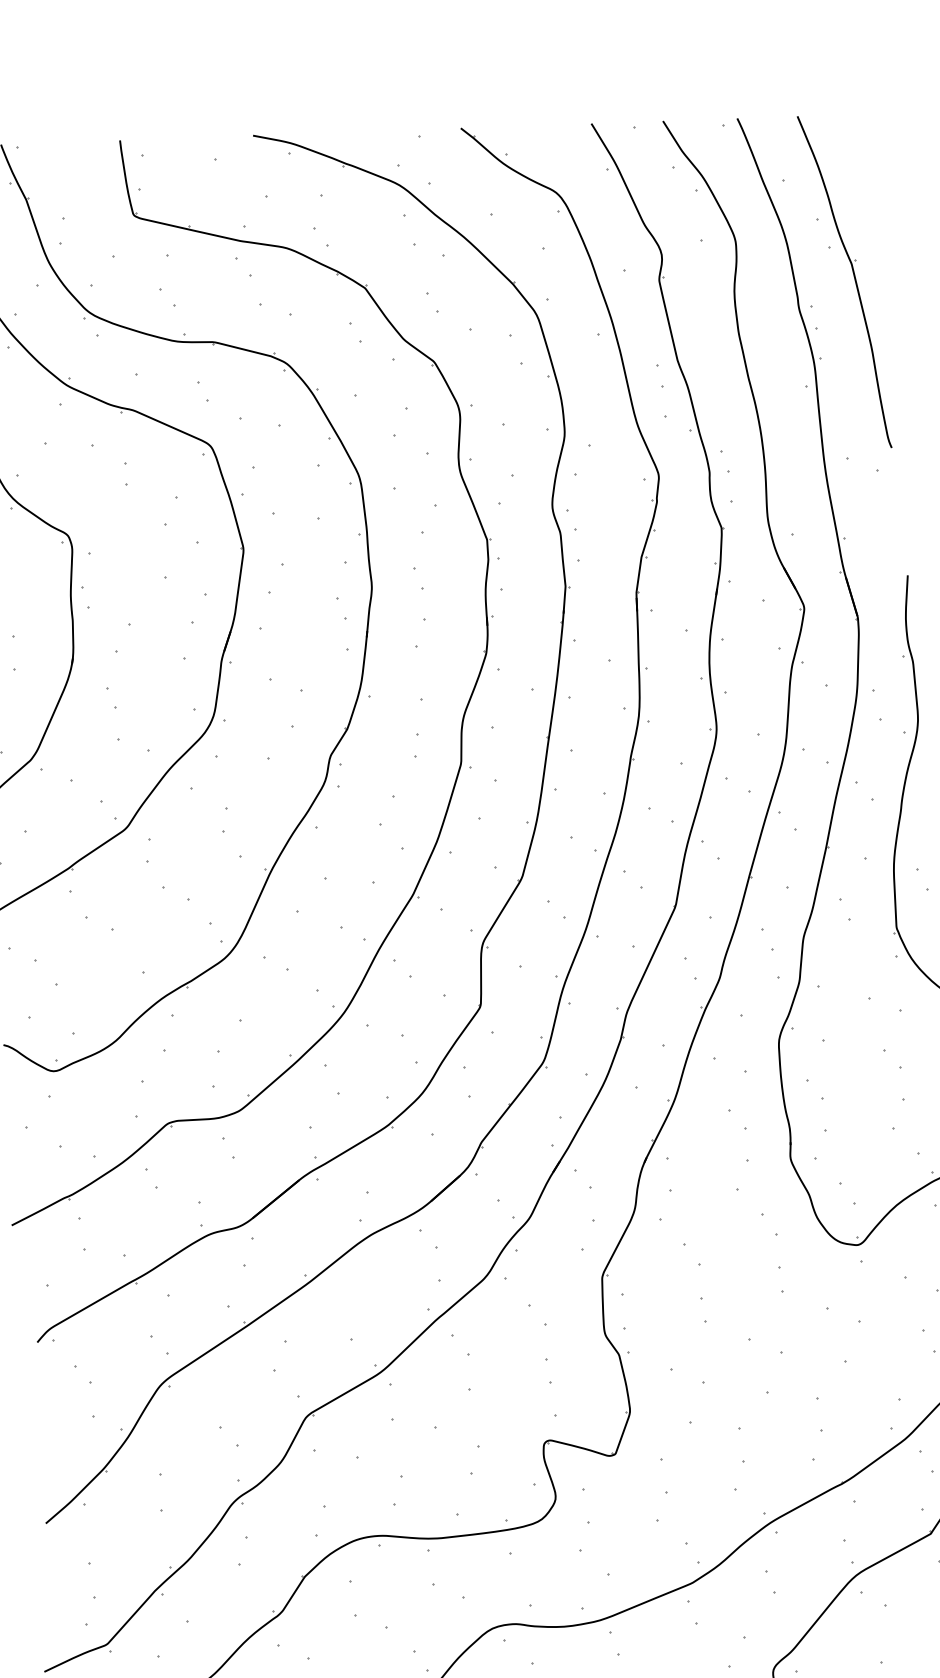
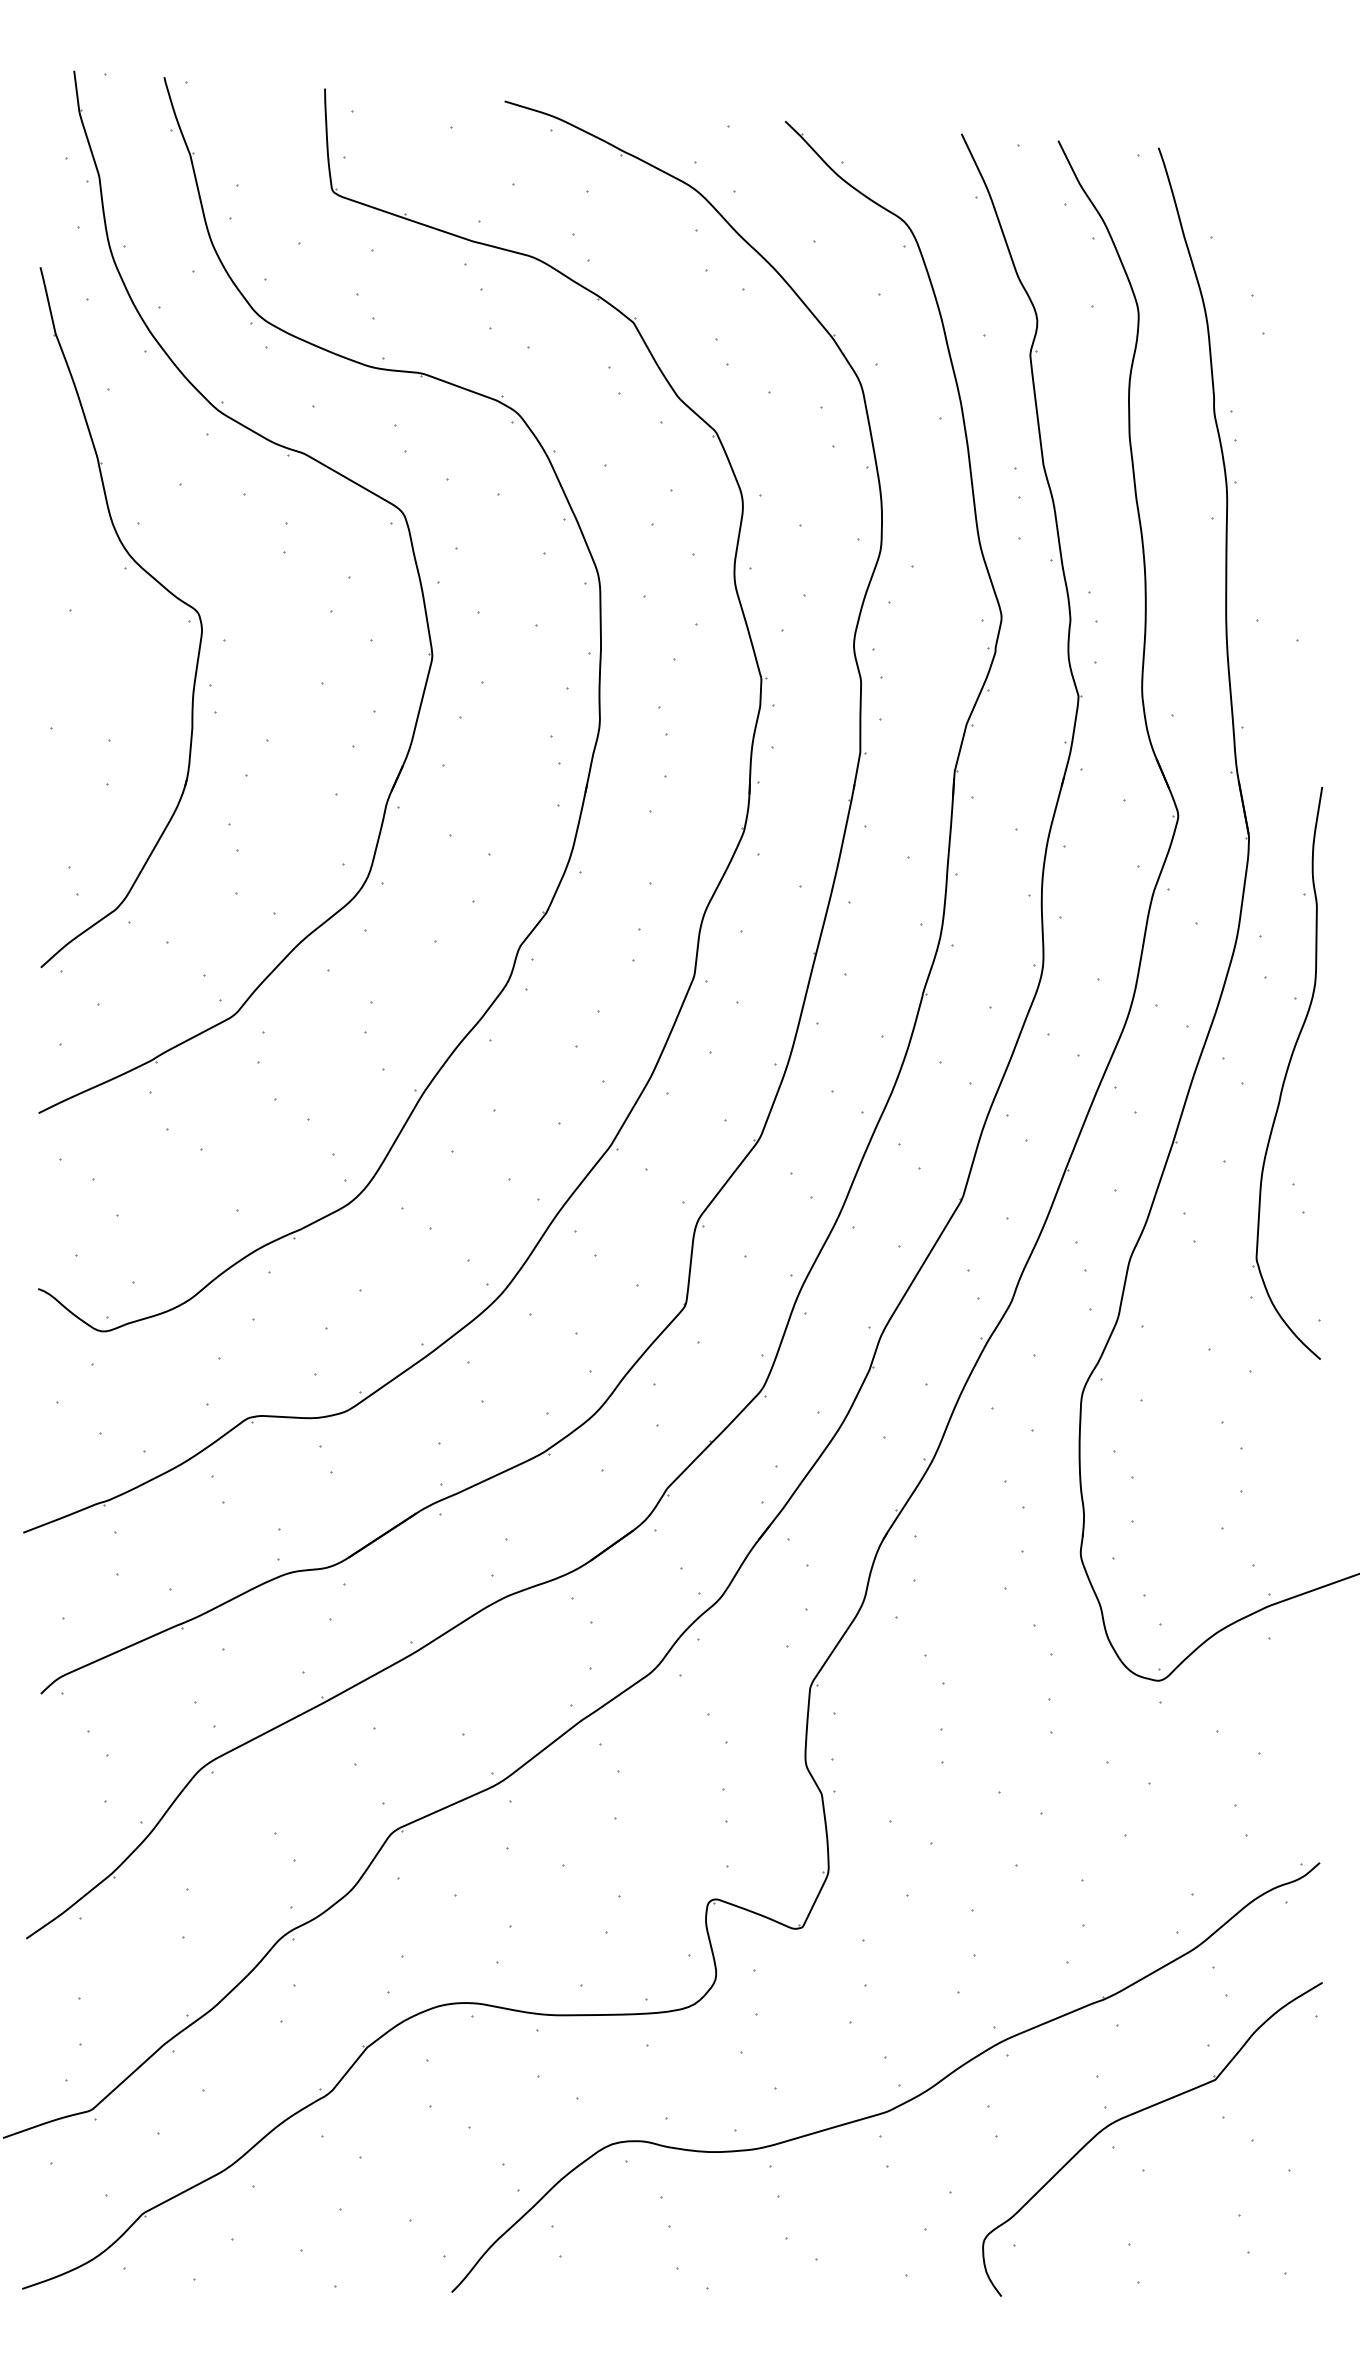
part: (854, 281) -> (1293, 383), removed

